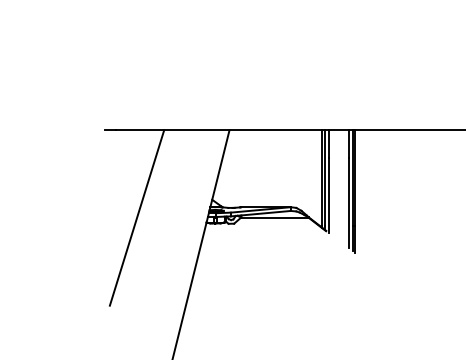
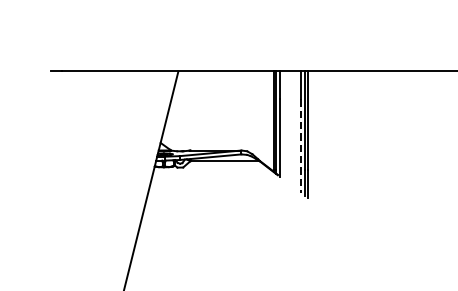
line: (348, 203) -> (300, 146), solid -> dashed
line: (136, 217) -> (82, 161), removed

